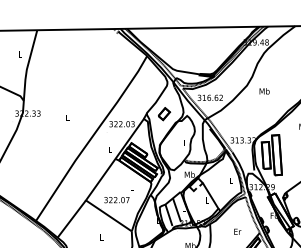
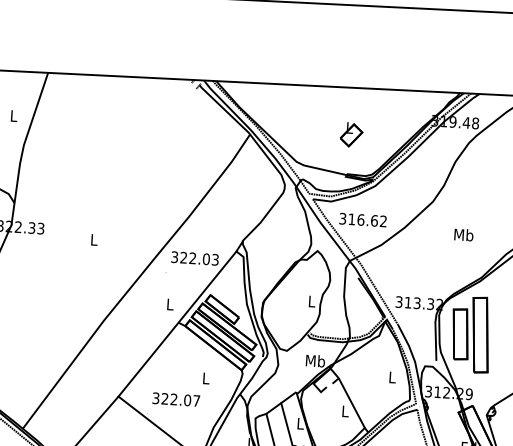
text: (264, 91) -> (463, 235), moved
part: (164, 114) -> (351, 136), moved

